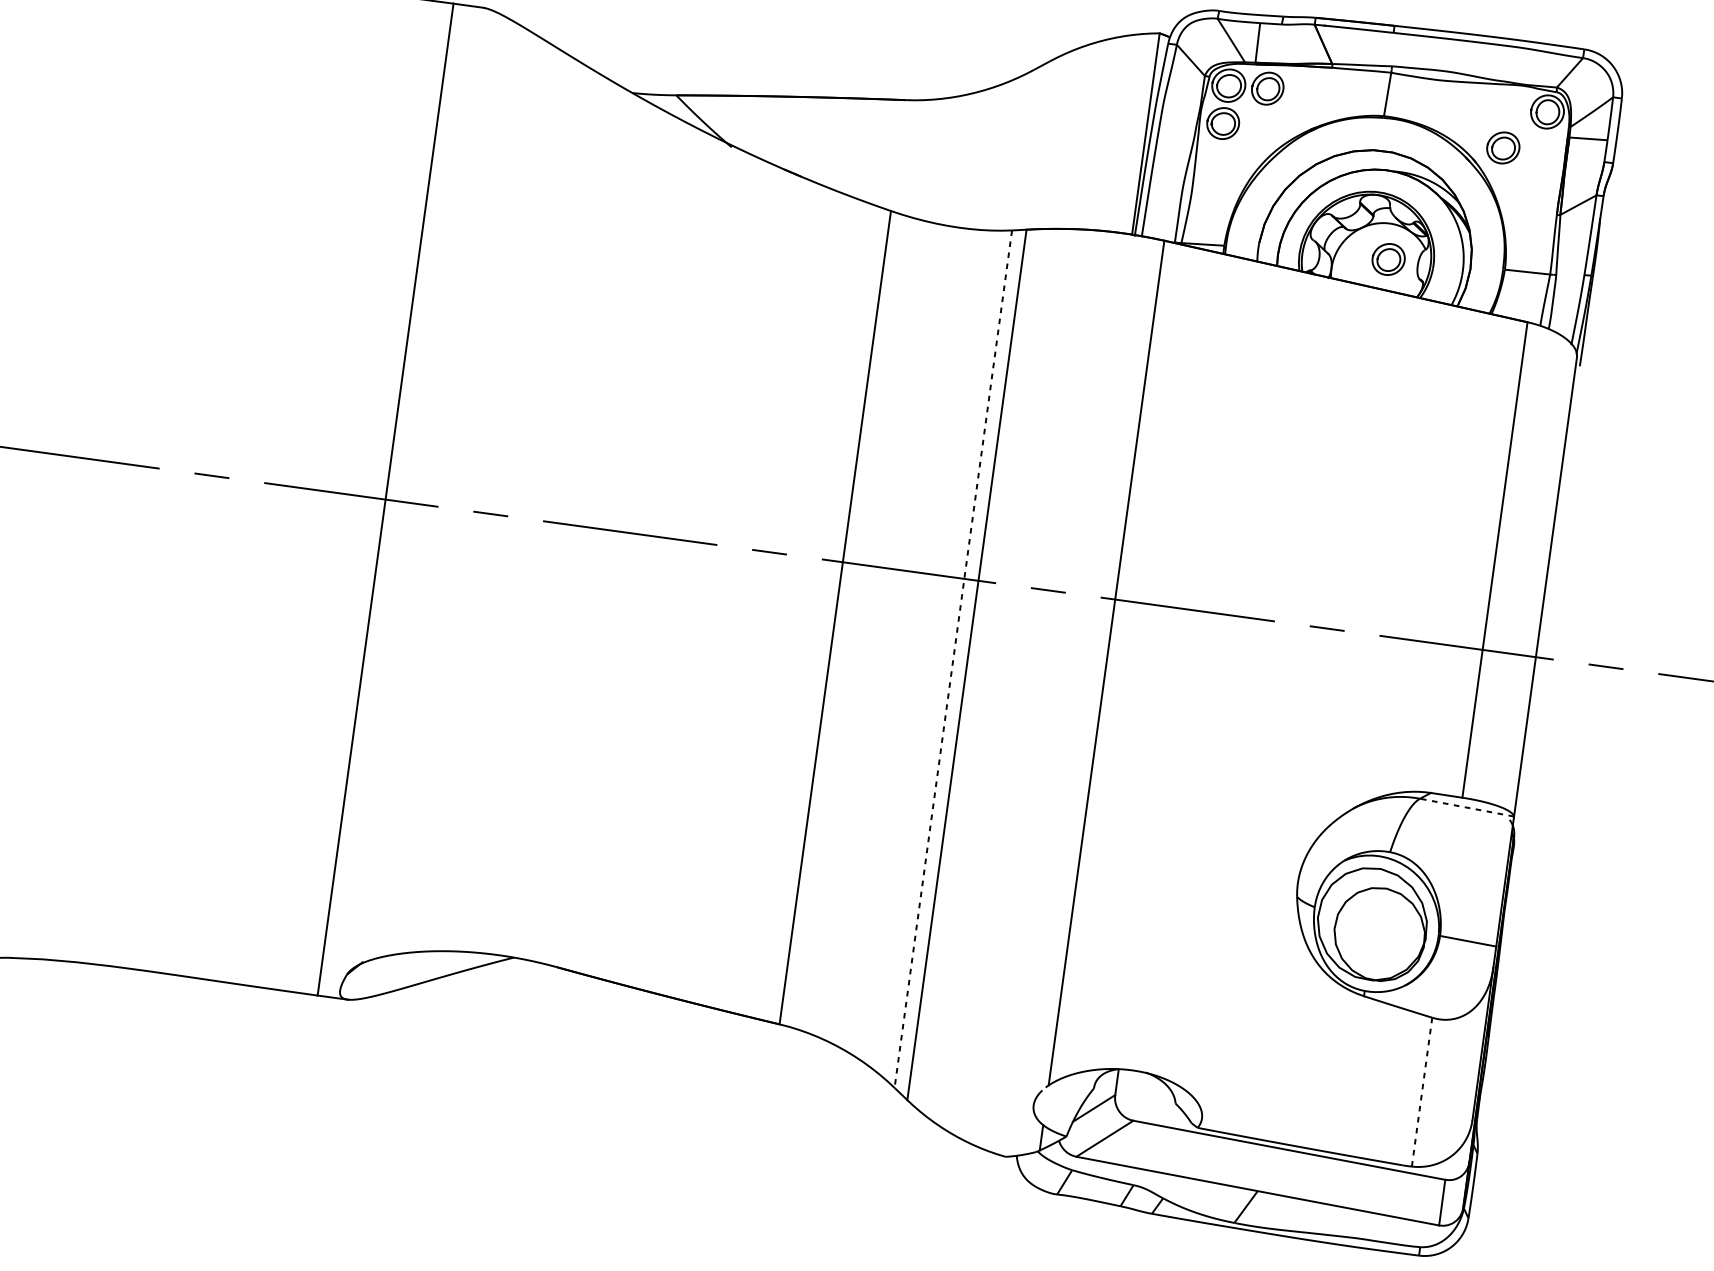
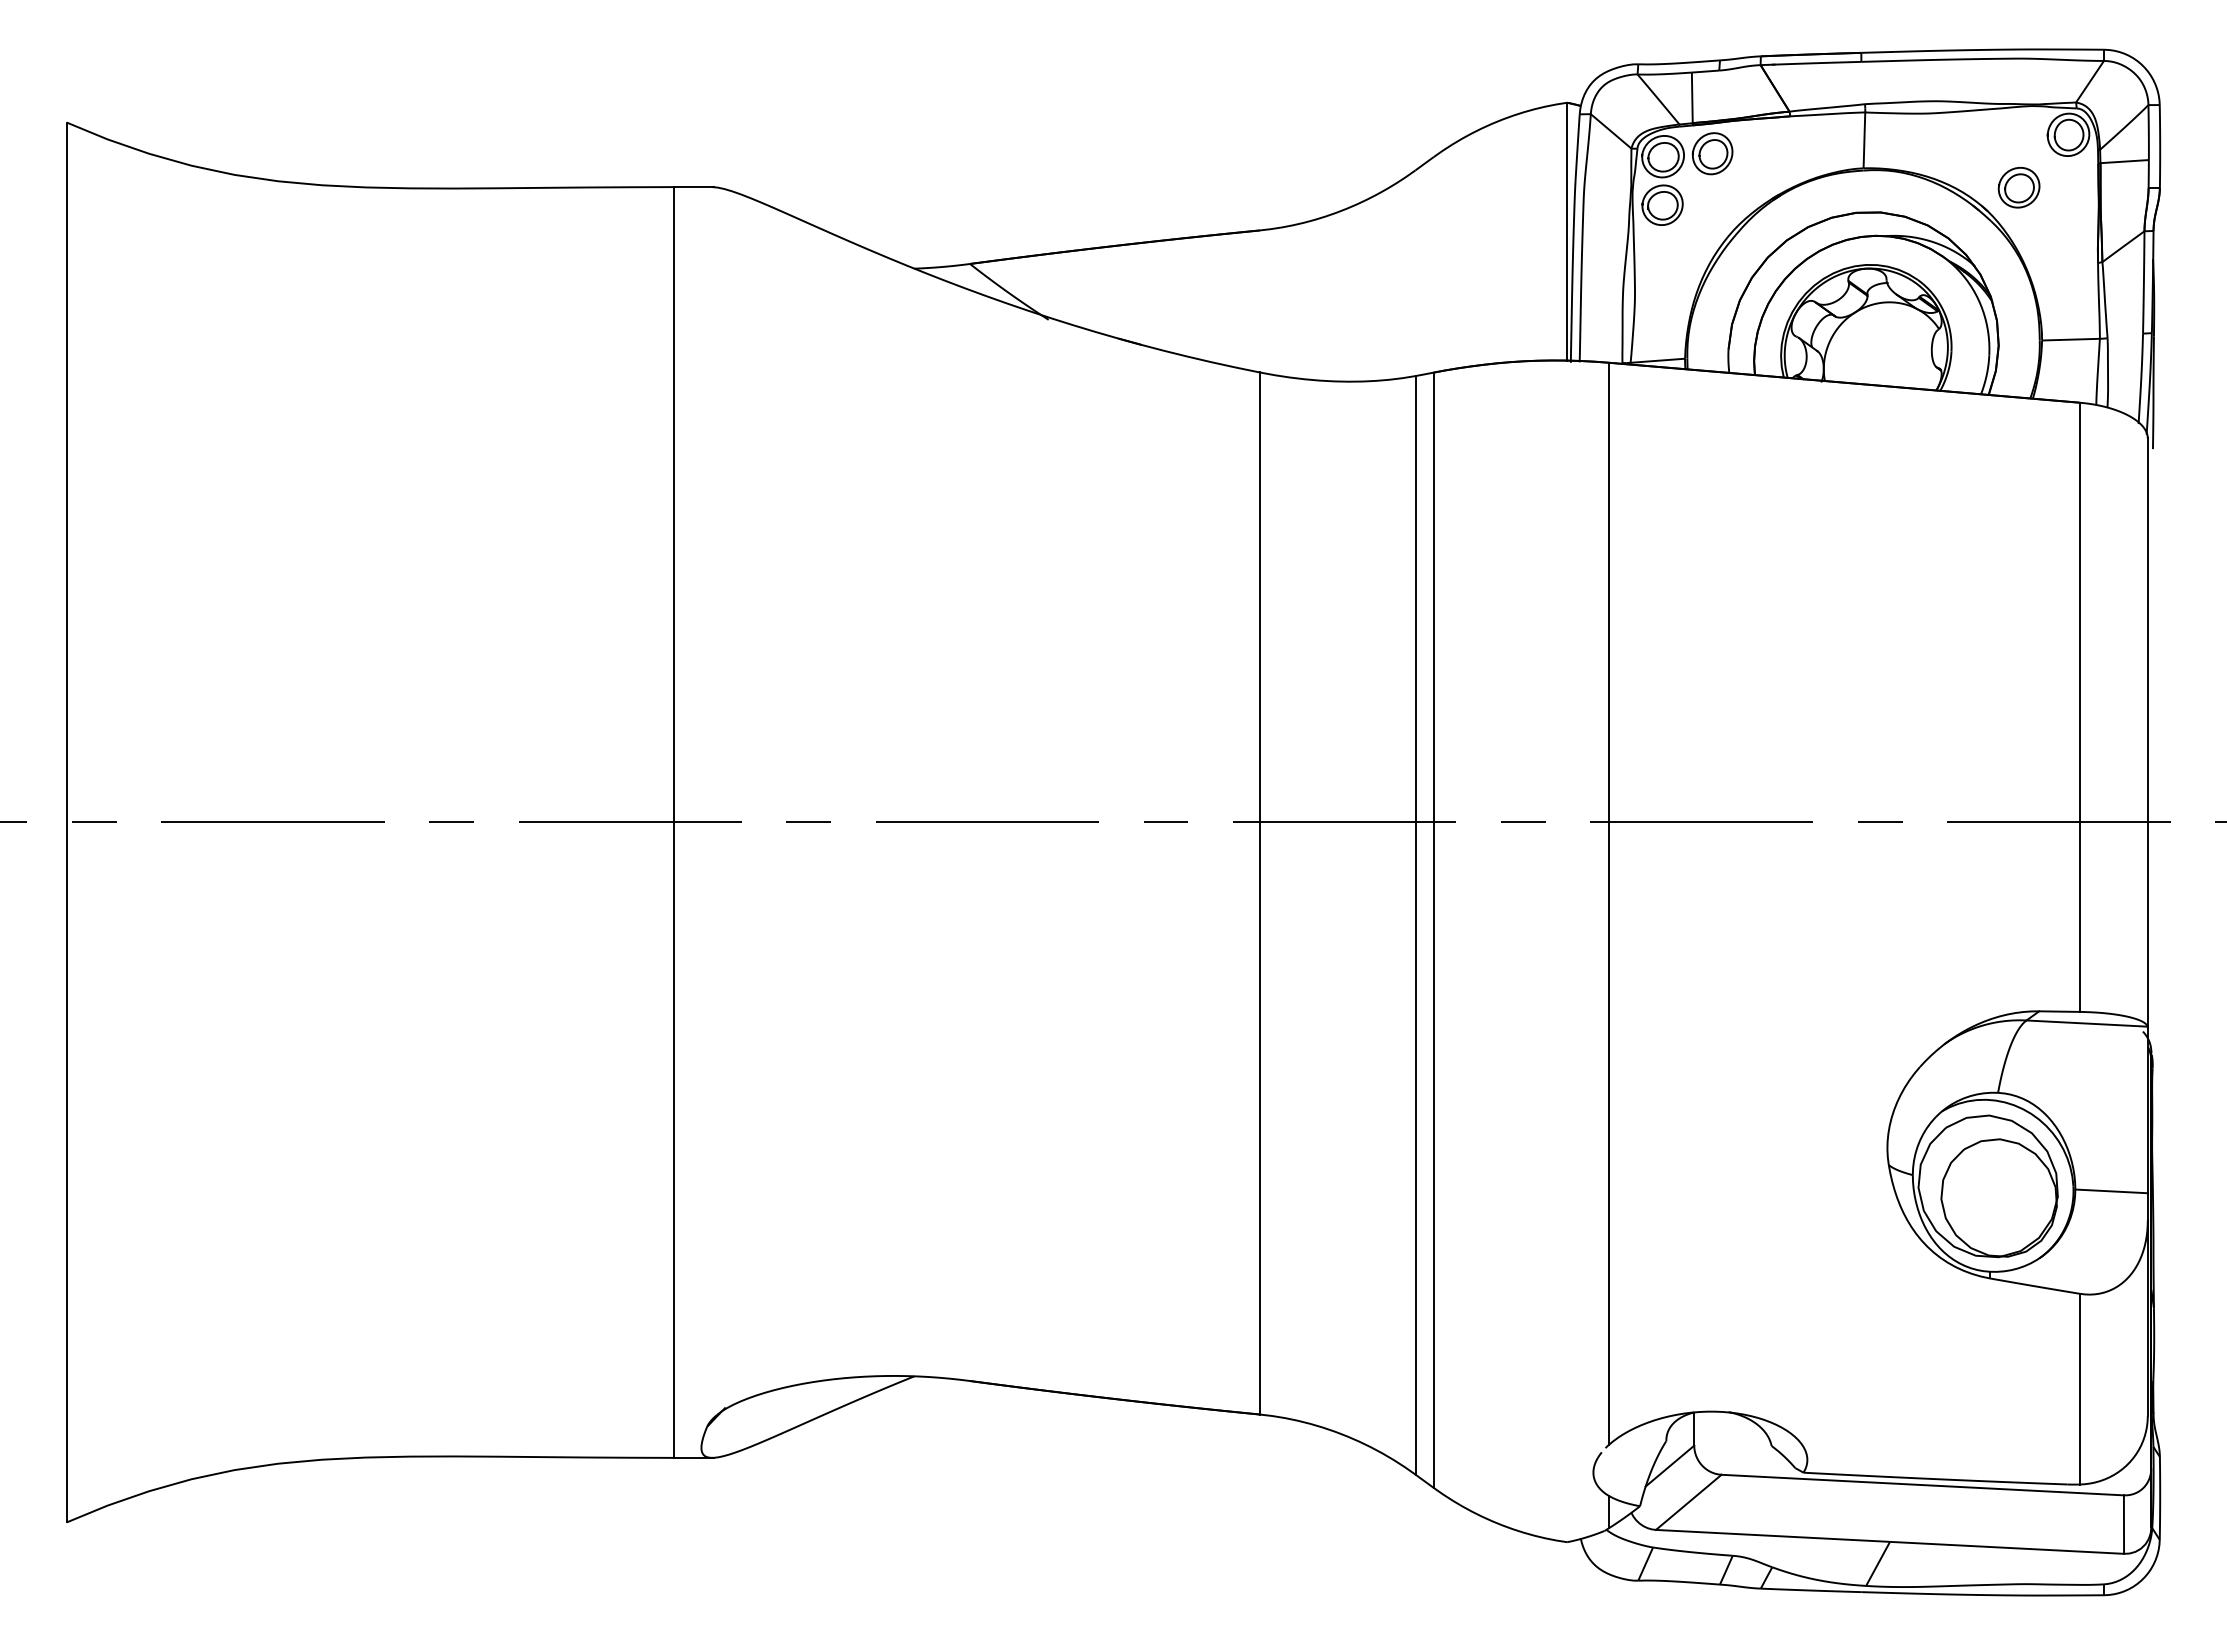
part: (1388, 259) -> (1893, 347), removed
line: (953, 659) -> (1415, 925), dashed -> solid
line: (1467, 807) -> (2087, 1023), dashed -> solid
line: (1421, 1092) -> (2079, 1389), dashed -> solid

